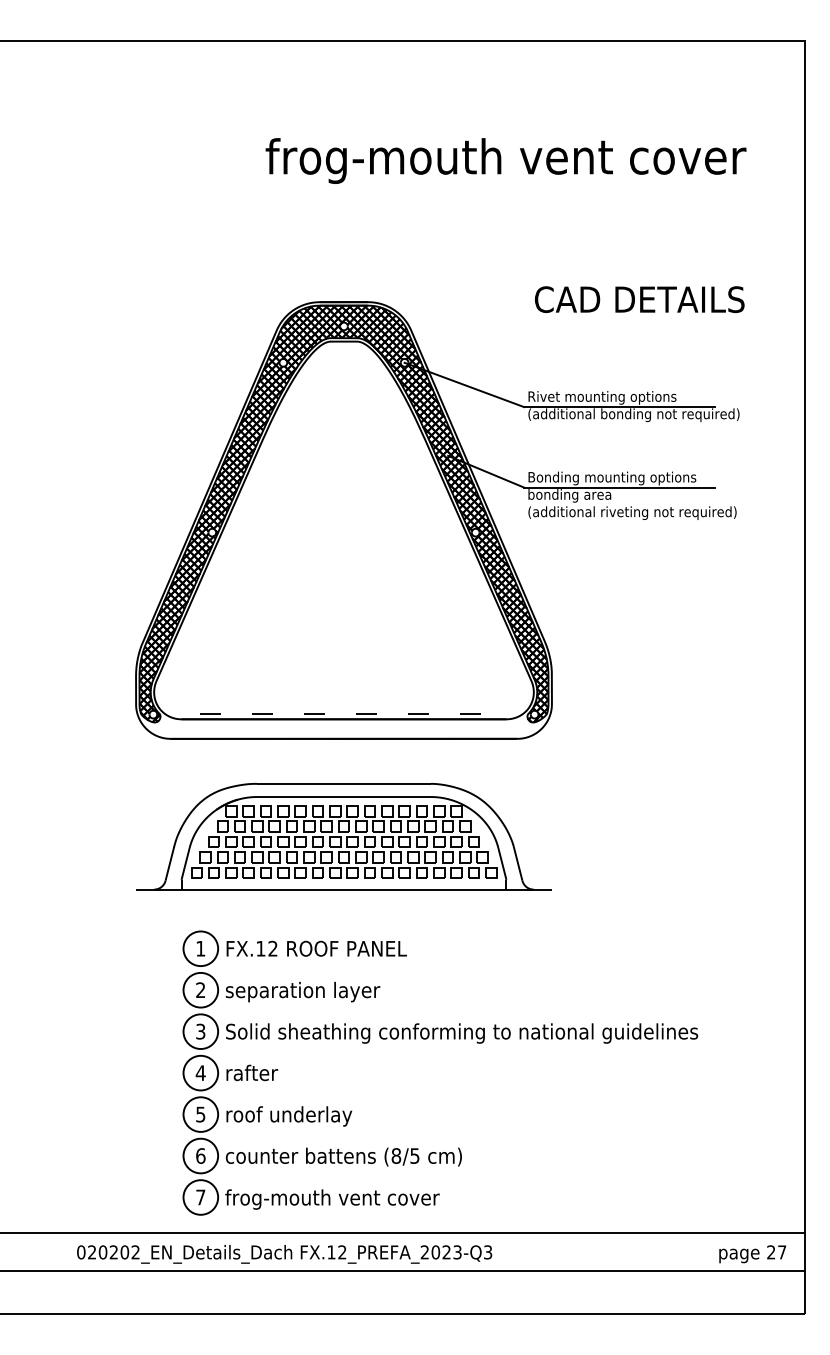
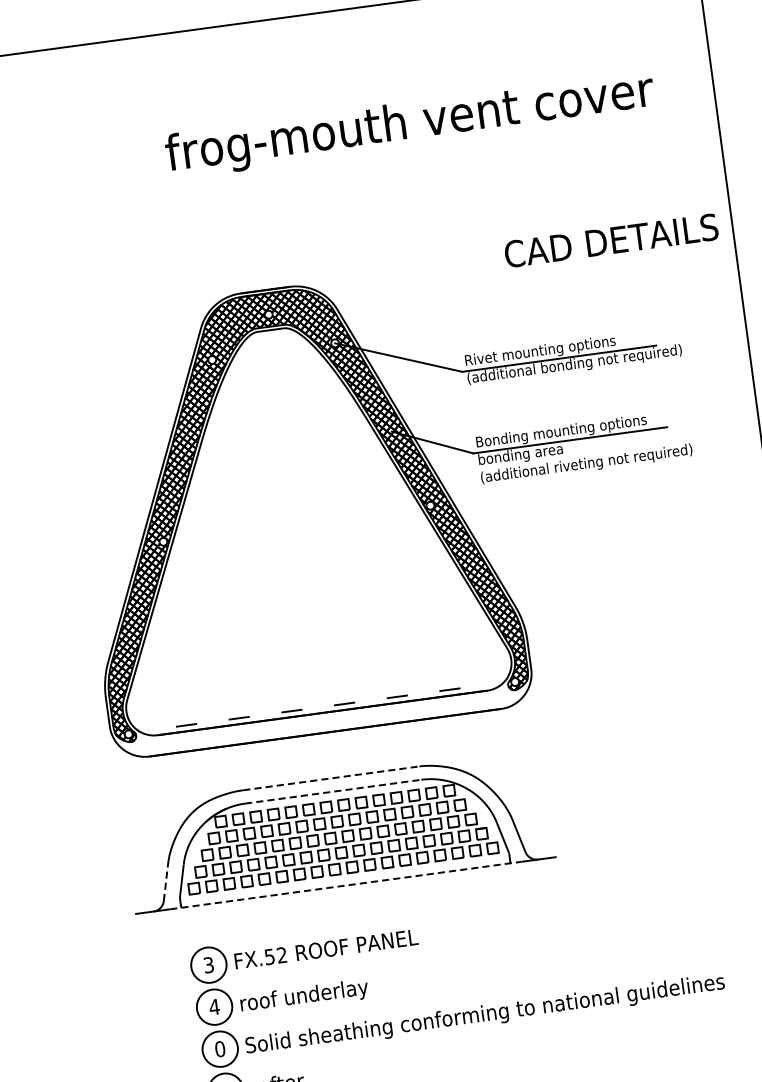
text: (639, 299) -> (611, 240), moved
line: (344, 783) -> (331, 777), solid -> dashed
line: (344, 797) -> (333, 792), solid -> dashed
line: (170, 863) -> (166, 882), solid -> dashed
line: (344, 889) -> (346, 885), solid -> dashed
text: (200, 948) -> (208, 964), 1 -> 3
text: (260, 948) -> (269, 956), FX.12 -> FX.52
text: (200, 989) -> (214, 1006), 2 -> 4
text: (302, 991) -> (317, 994), separation layer -> roof underlay
text: (200, 1031) -> (219, 1049), 3 -> 0

